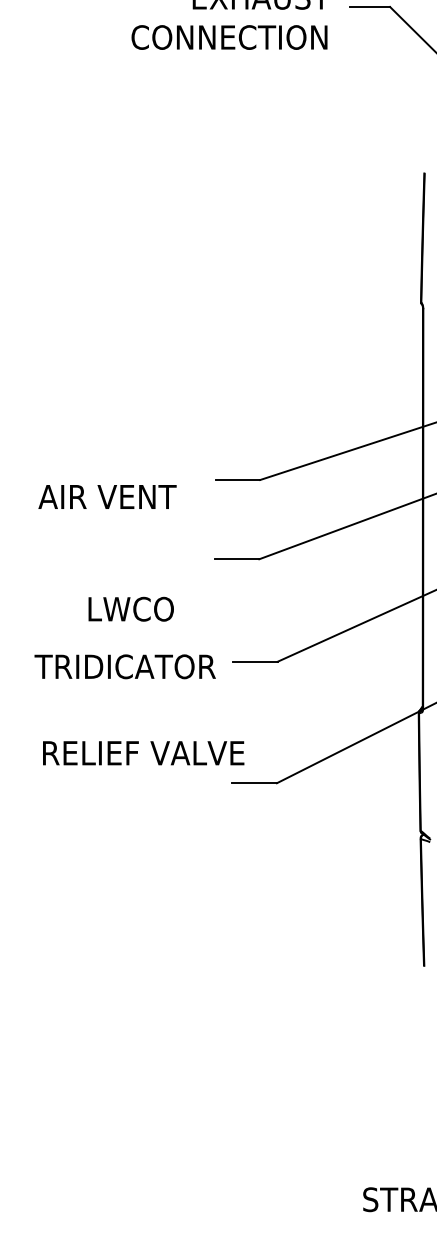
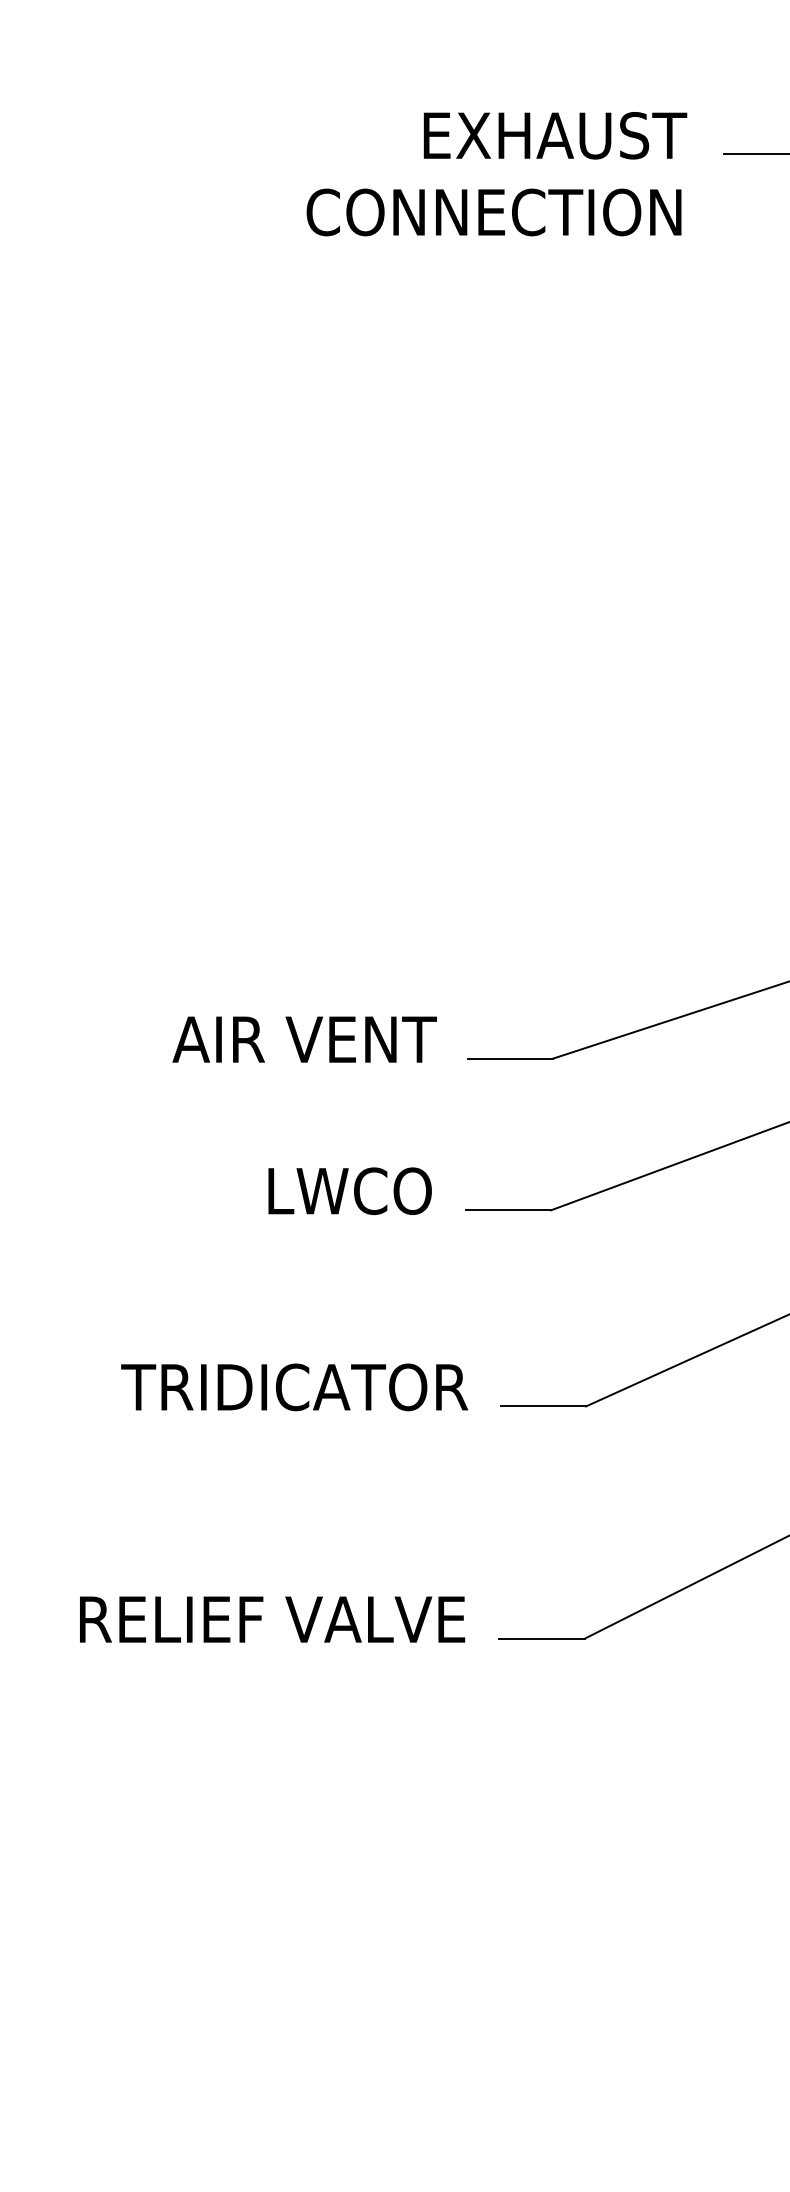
text: (107, 496) -> (304, 1038), moved
text: (130, 608) -> (348, 1189), moved
text: (124, 666) -> (293, 1386), moved
text: (143, 753) -> (272, 1620), moved

